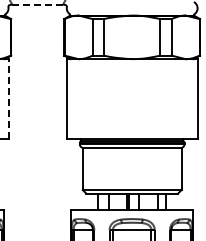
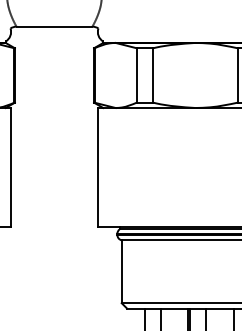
line: (37, 4) -> (54, 26), dashed -> solid
line: (8, 99) -> (10, 168), dashed -> solid

